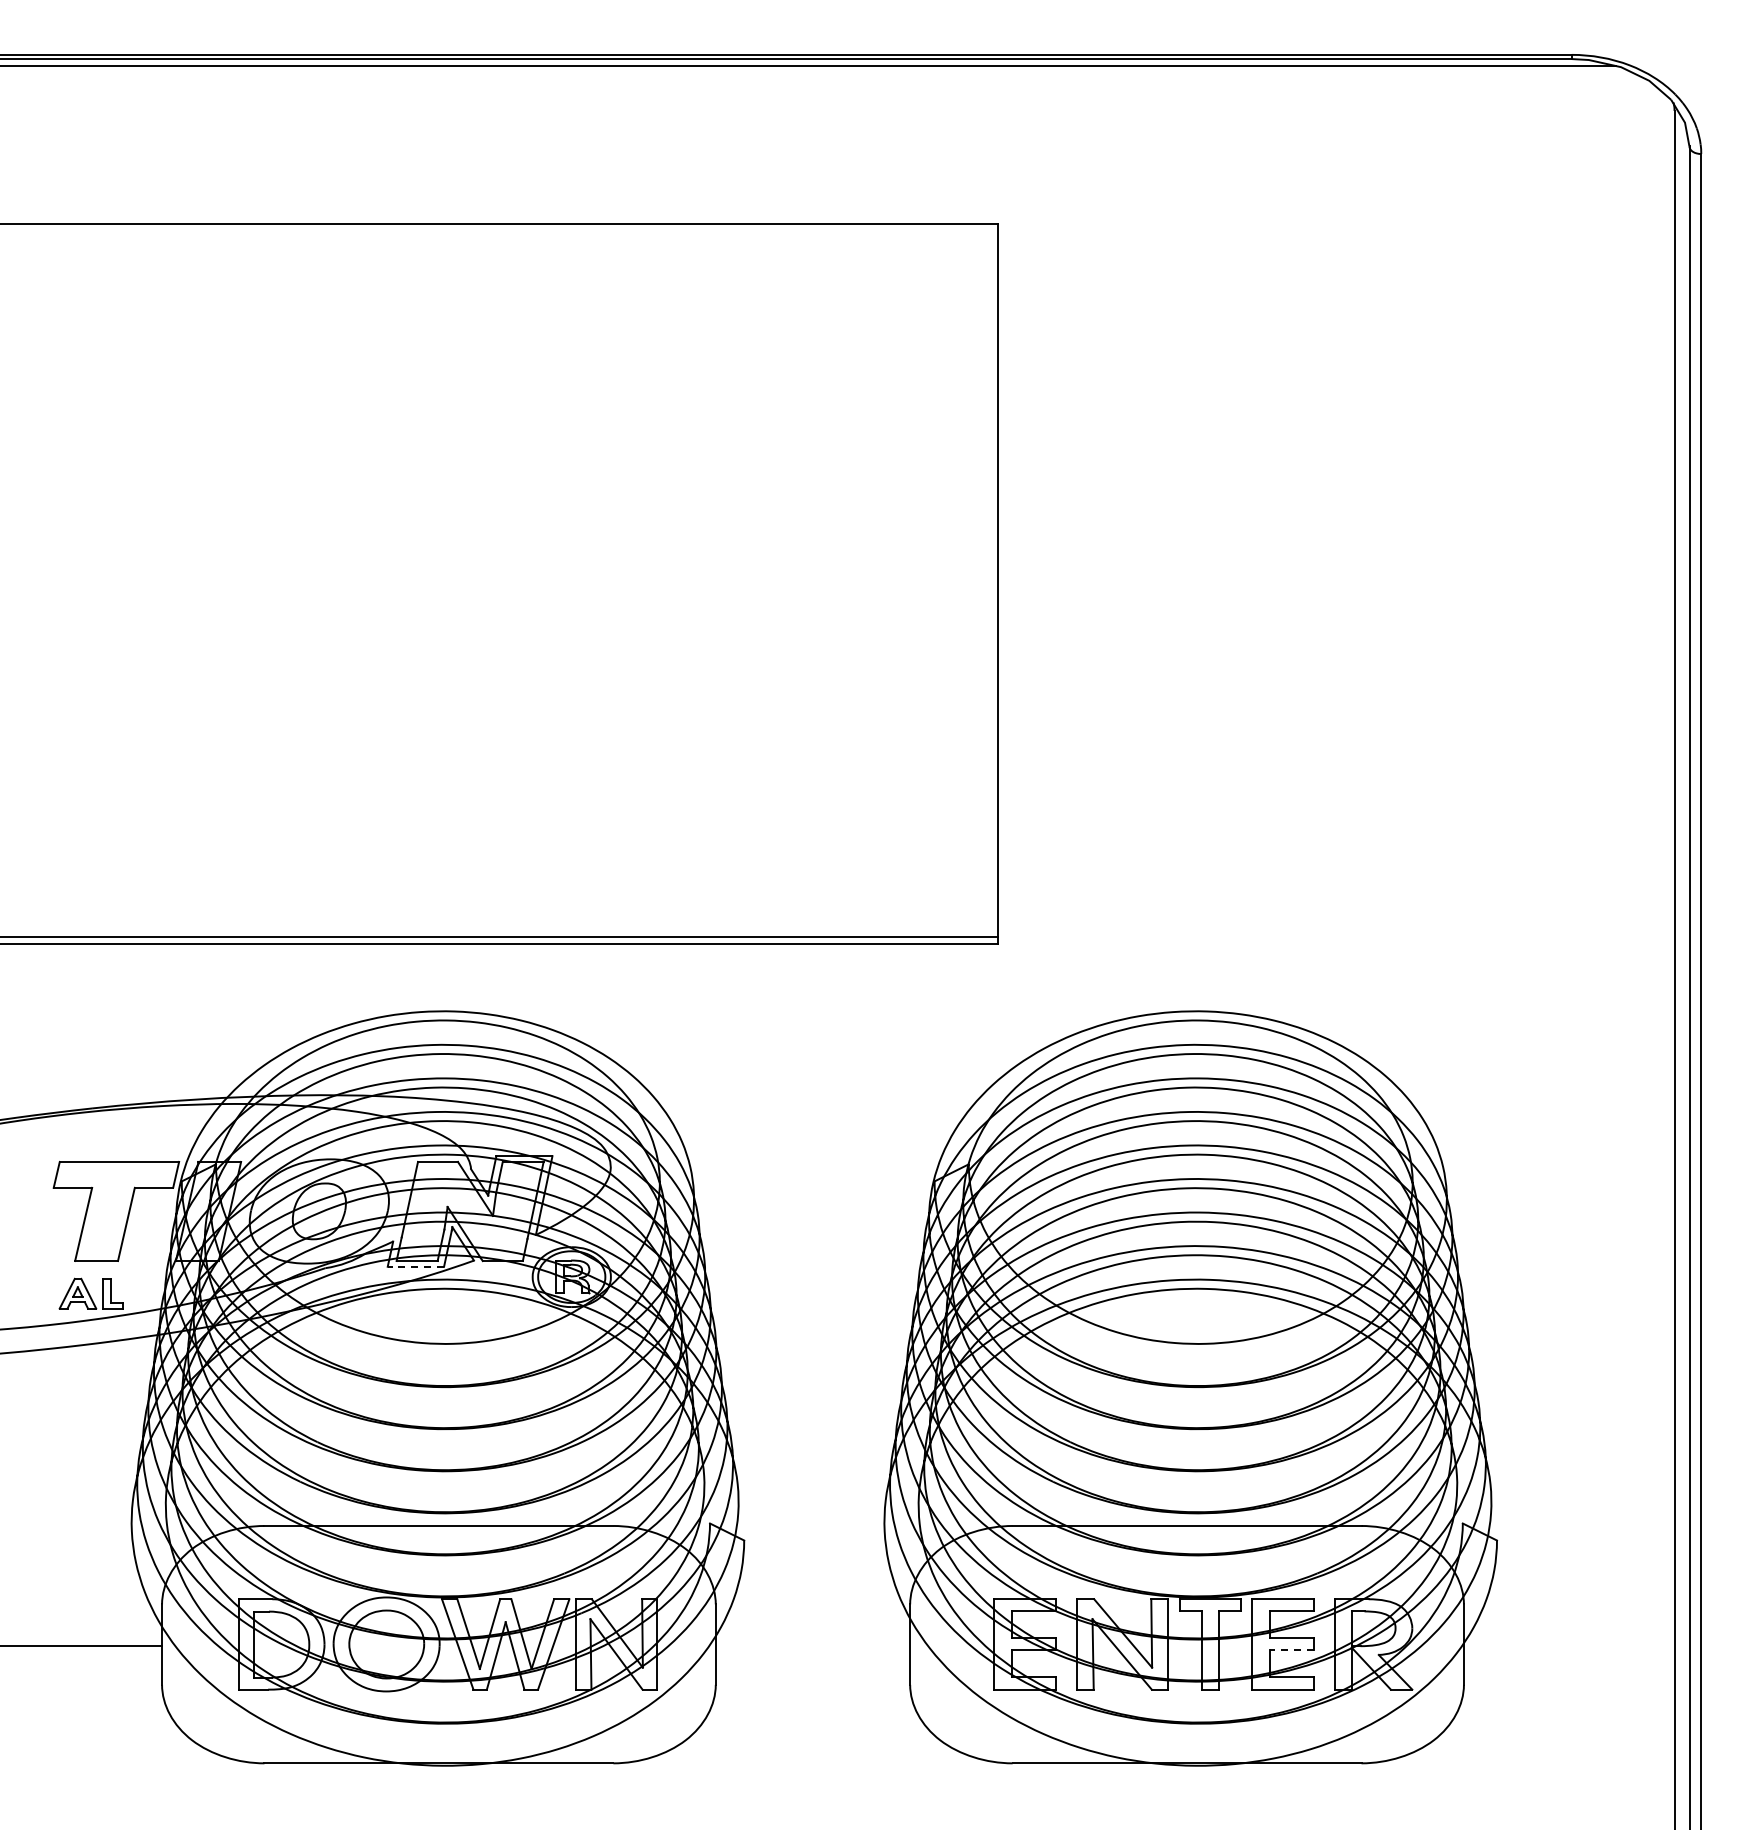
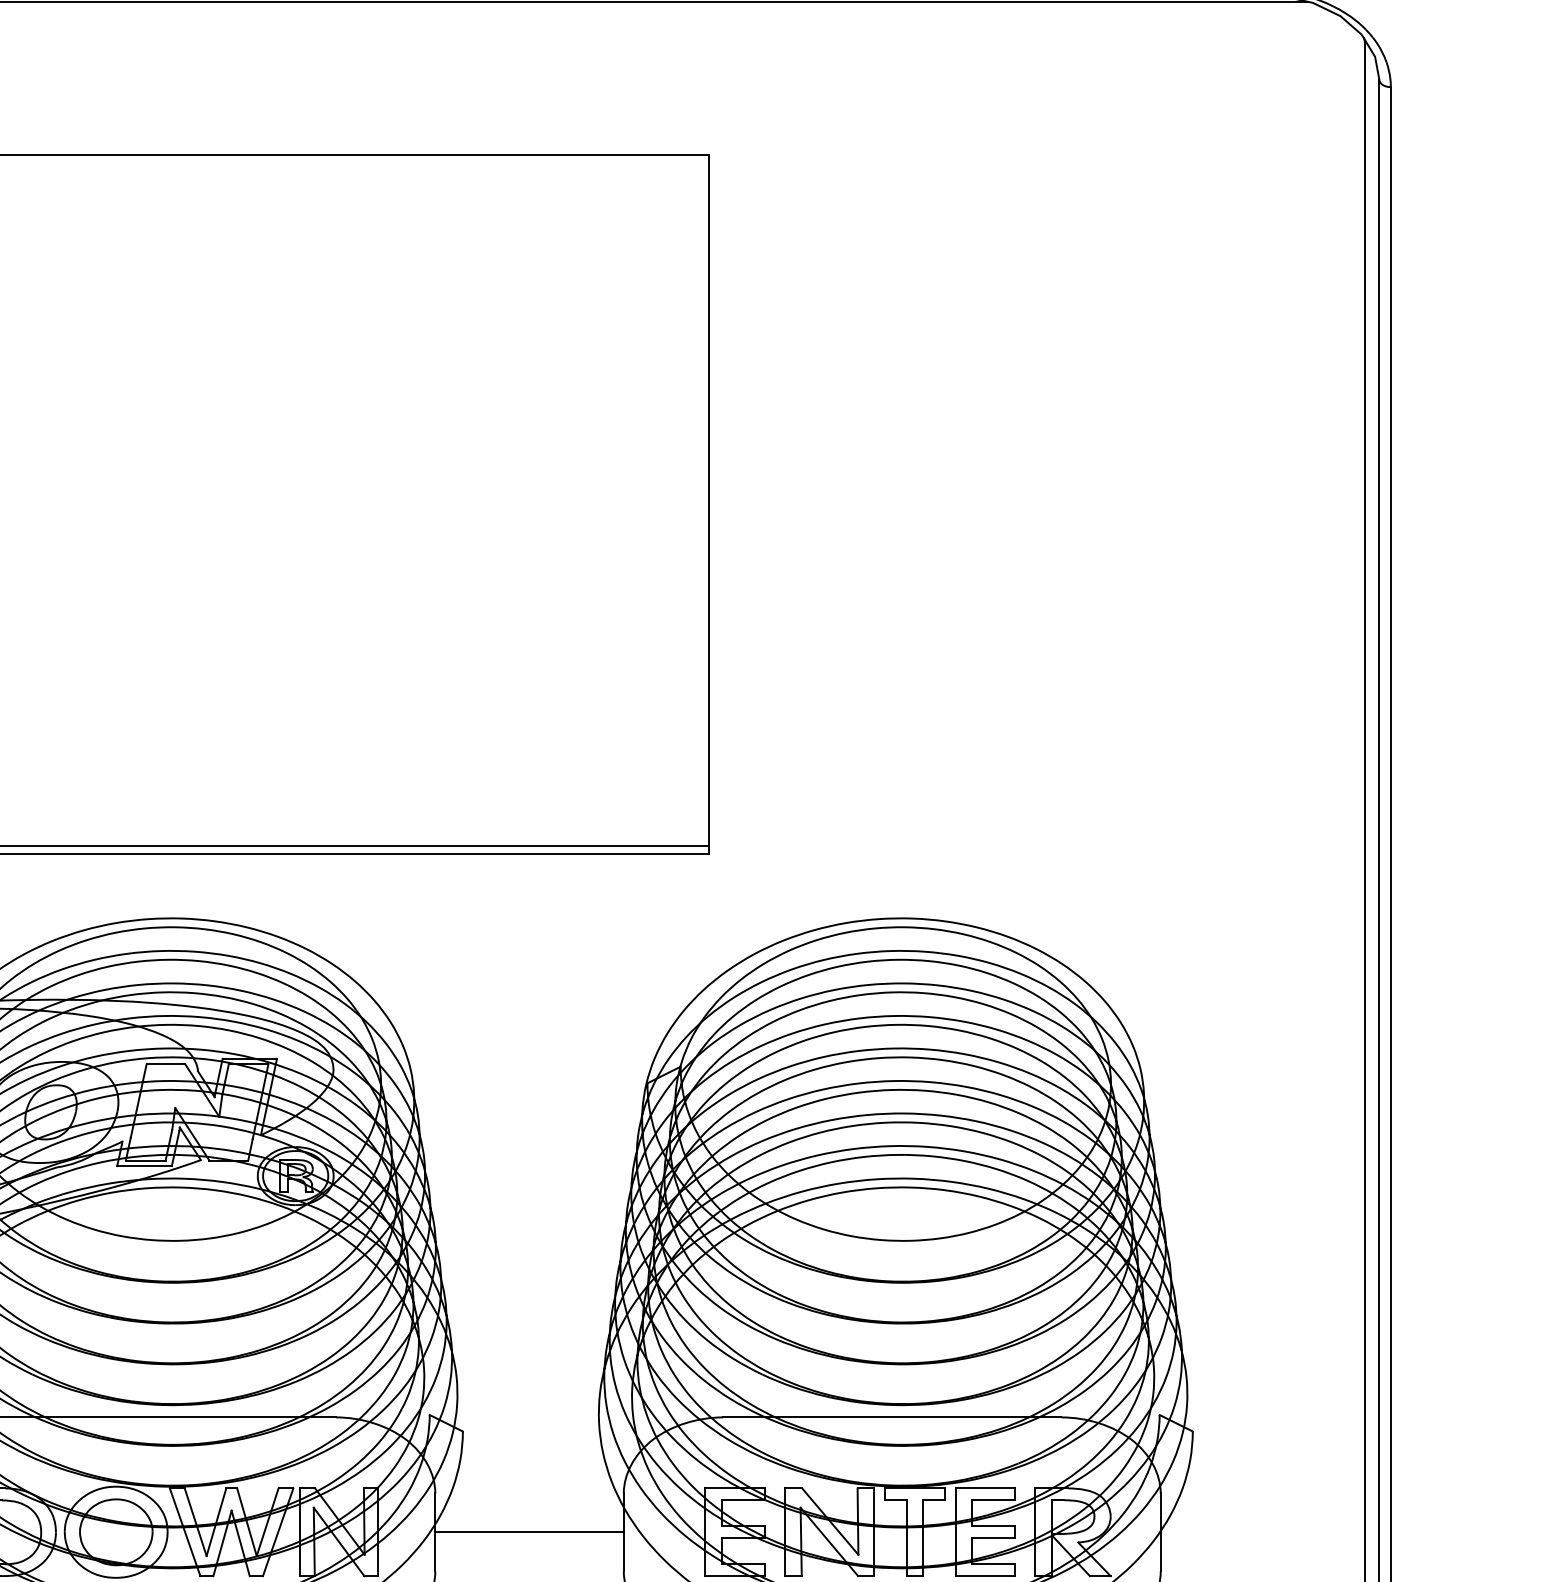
line: (415, 1266) -> (144, 1165), dashed -> solid
line: (812, 1644) -> (529, 1532), added
line: (1291, 1650) -> (993, 1538), dashed -> solid

